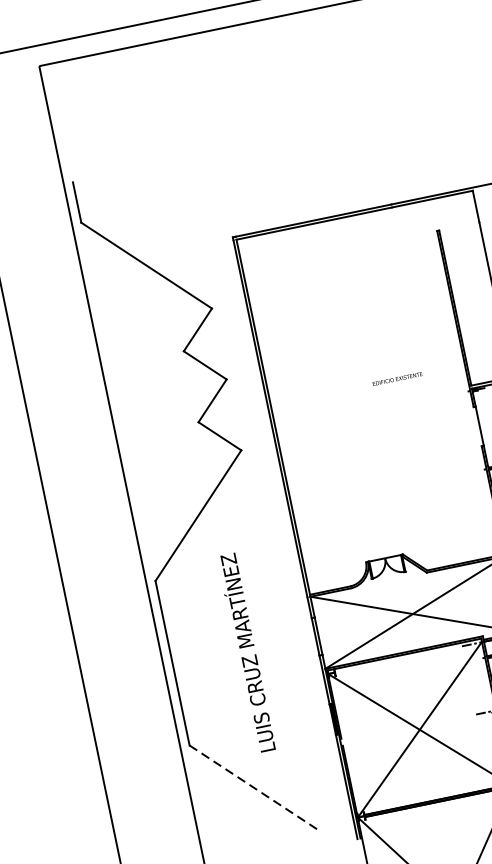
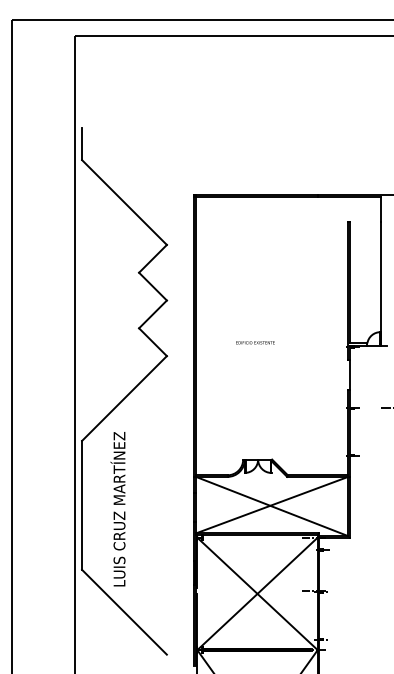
text: (397, 378) -> (255, 342), moved
text: (245, 653) -> (117, 509), moved
line: (255, 788) -> (124, 612), dashed -> solid

